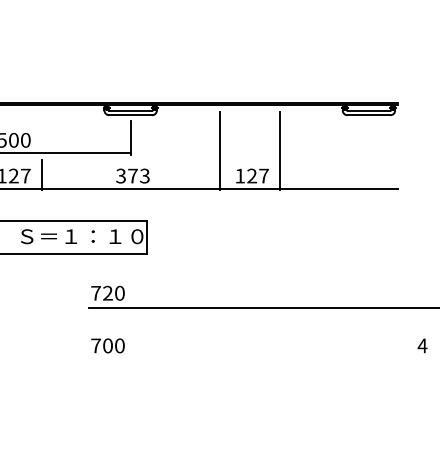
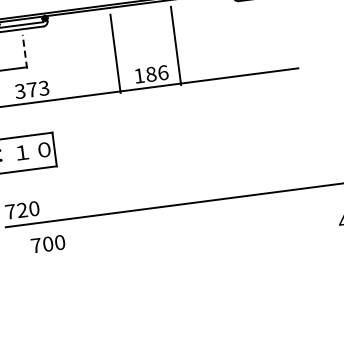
line: (130, 137) -> (24, 51), solid -> dashed
text: (258, 175) -> (157, 72), 127 -> 186
text: (107, 345) -> (47, 243), moved

